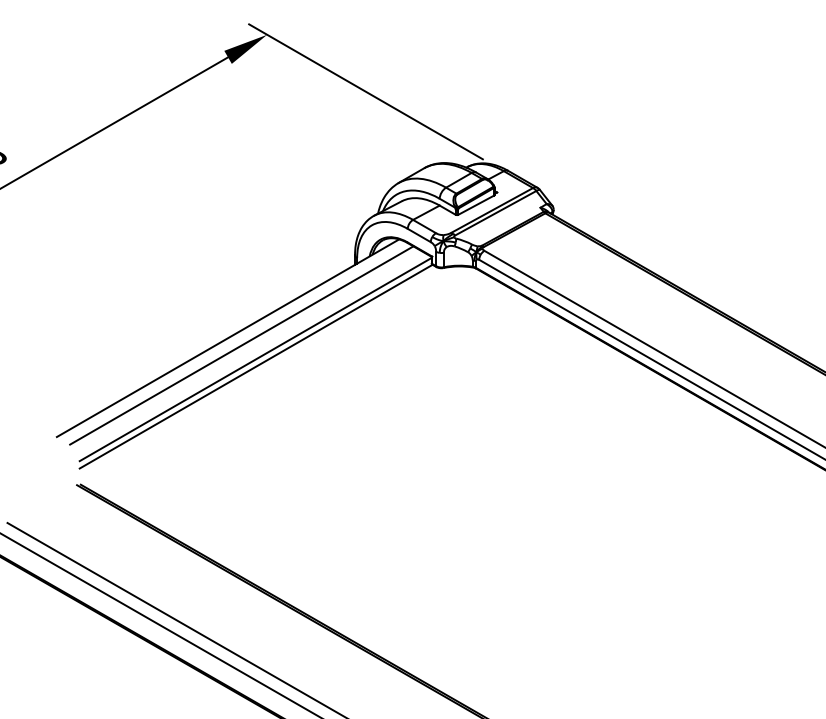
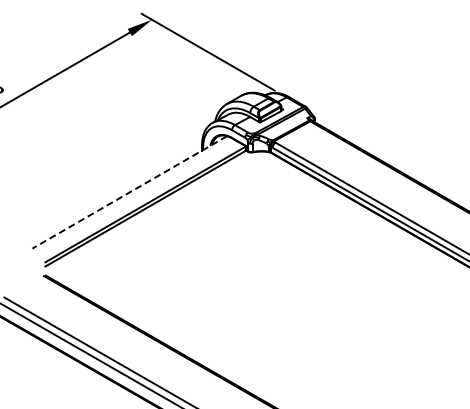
line: (227, 338) -> (129, 192), solid -> dashed
line: (241, 345) -> (137, 196), removed

